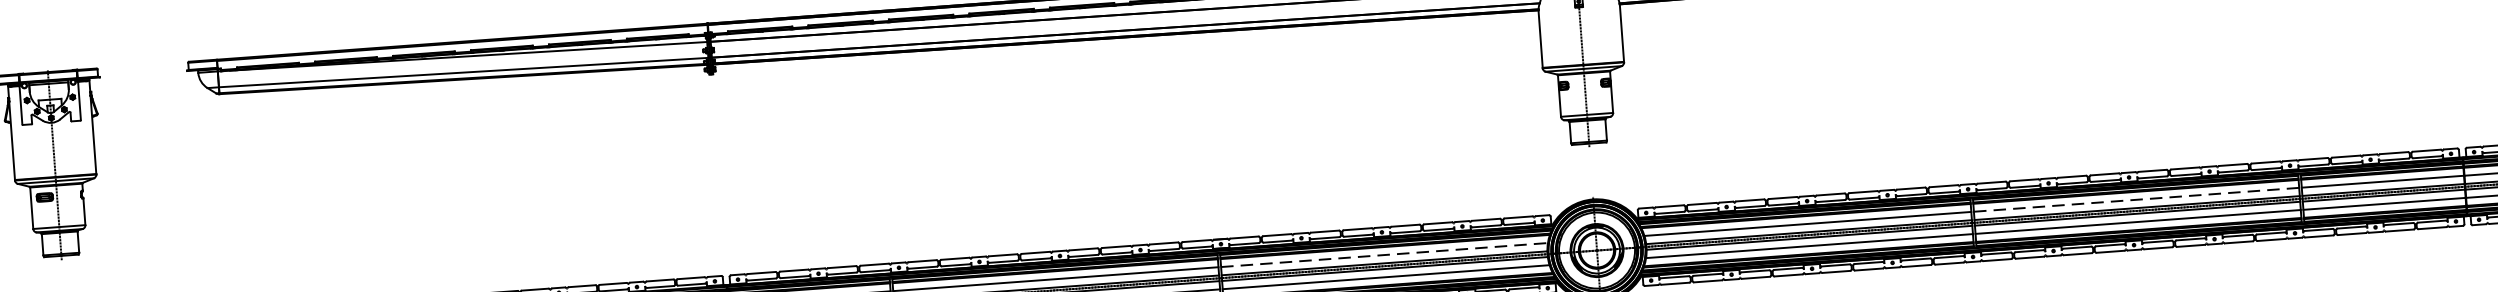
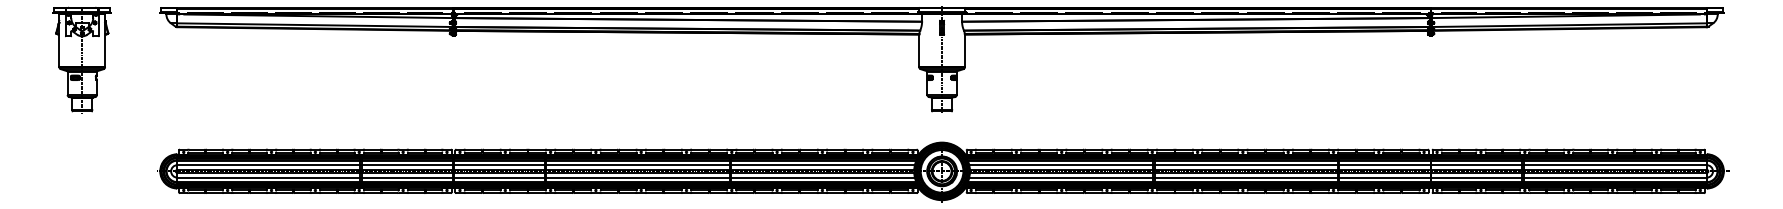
line: (2137, 200) -> (1246, 165), dashed -> solid
line: (1383, 255) -> (822, 165), dashed -> solid

